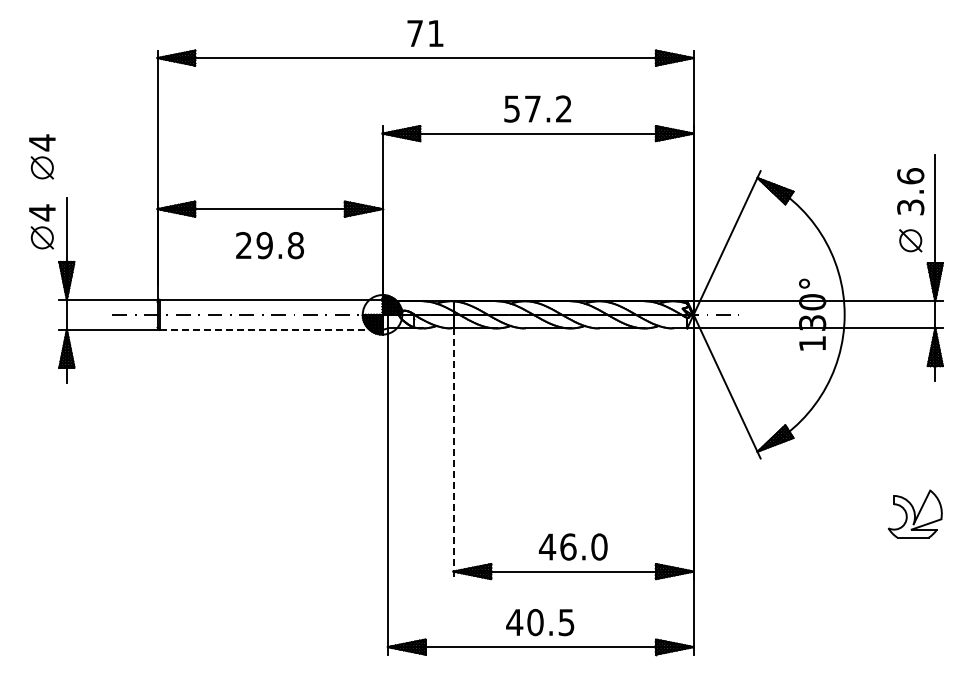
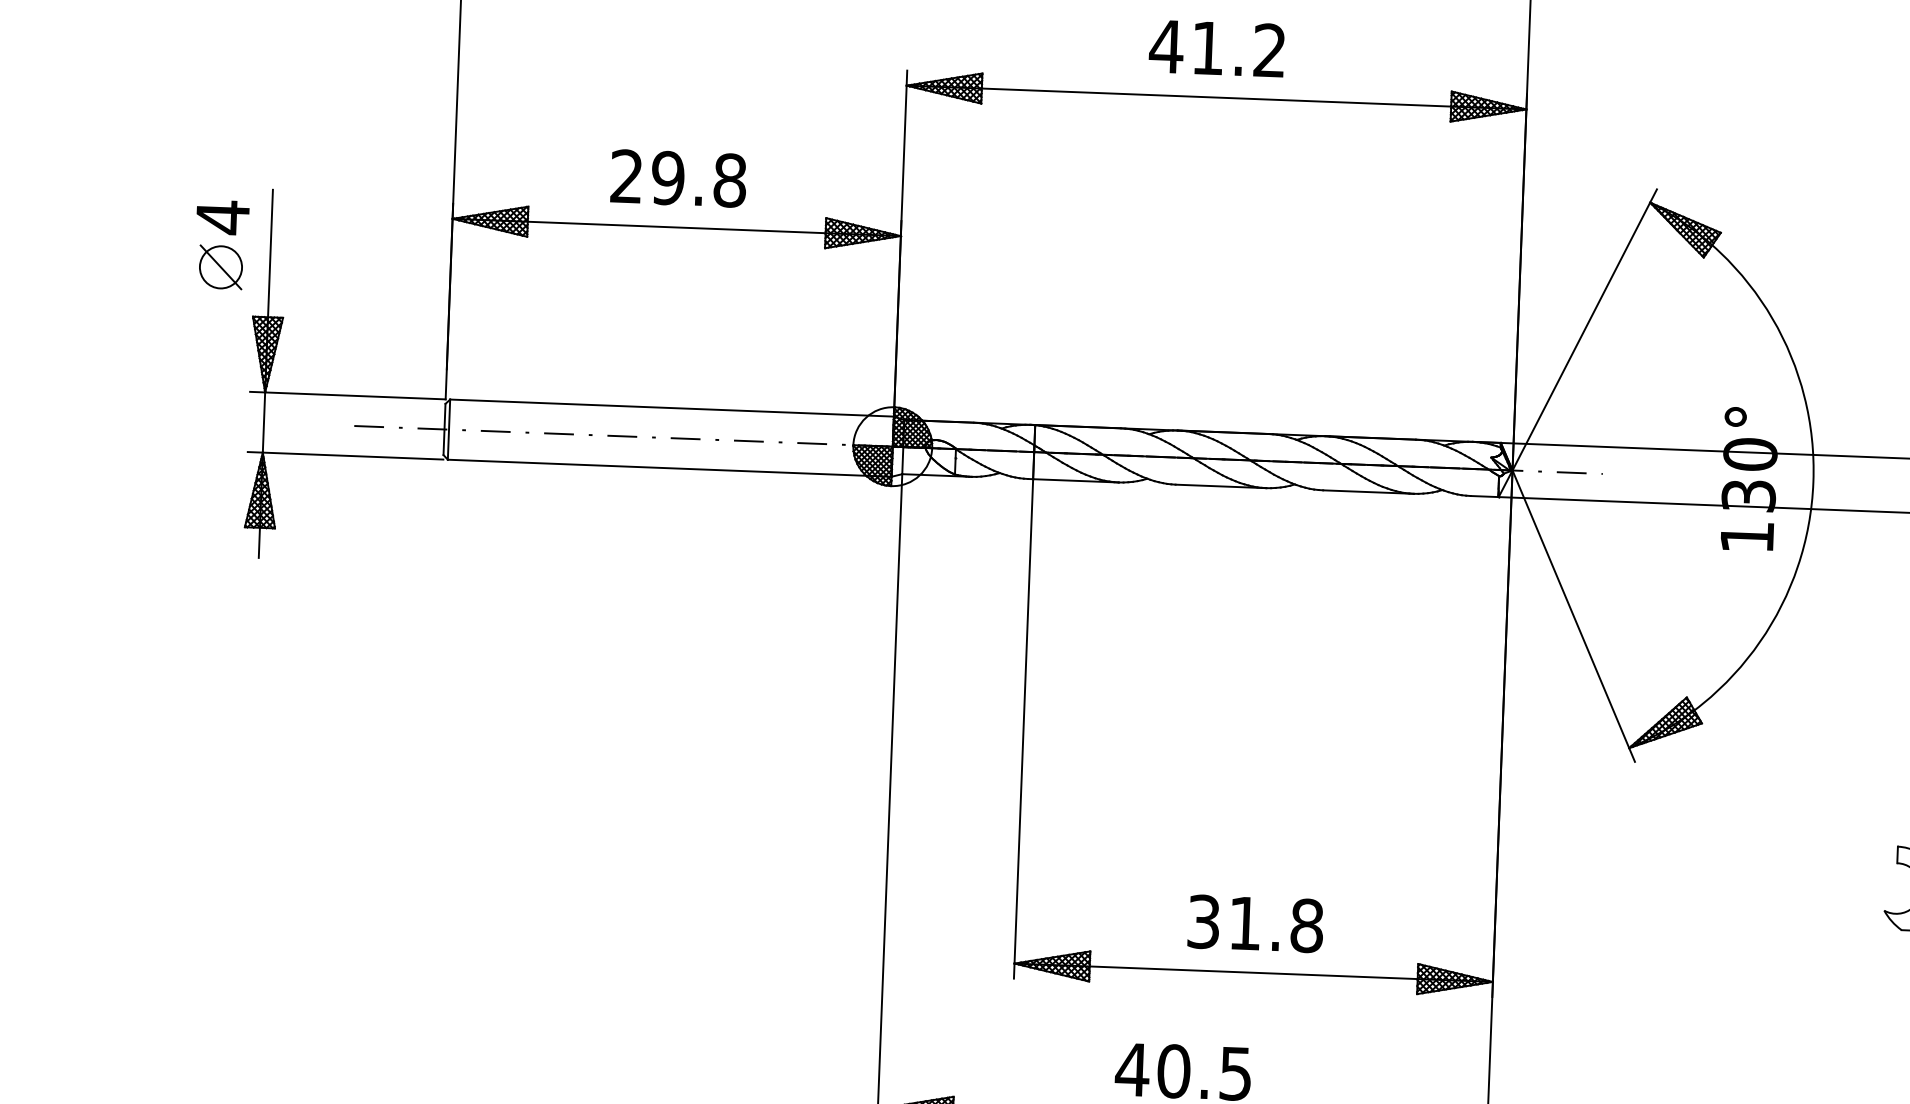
text: (521, 108) -> (1185, 46), 57.2 -> 41.2
part: (42, 156) -> (227, 105), removed
text: (269, 245) -> (677, 178), moved
line: (271, 329) -> (670, 467), dashed -> solid
line: (453, 454) -> (1023, 730), dashed -> solid
text: (572, 546) -> (1253, 922), 46.0 -> 31.8

